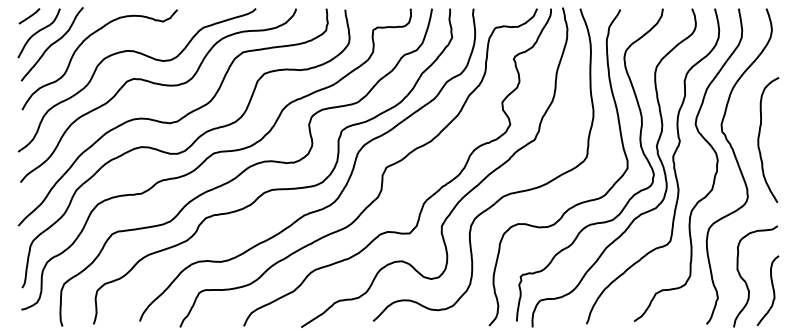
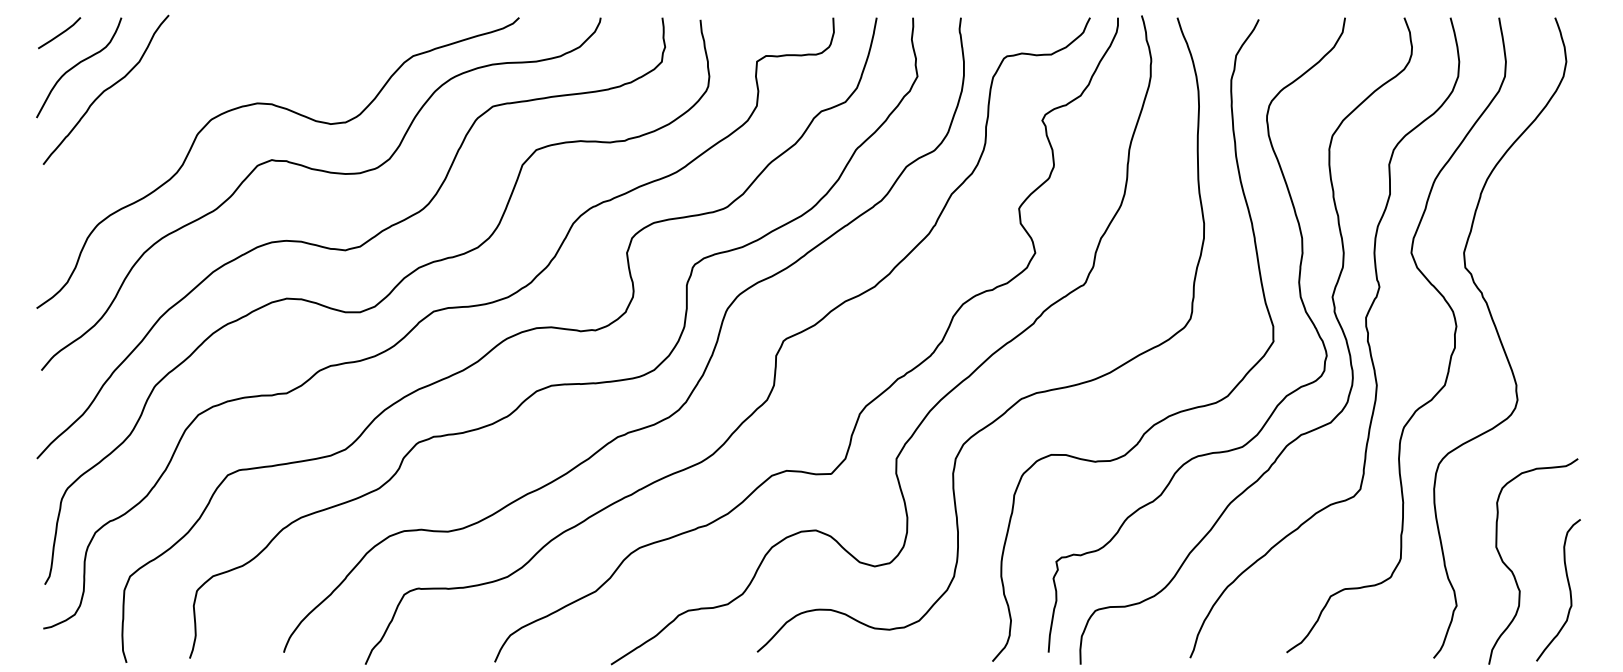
curve: (82, 44) -> (167, 90), removed
curve: (759, 139) -> (1541, 283), removed

